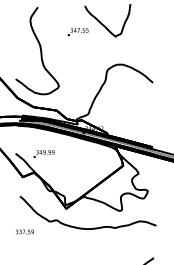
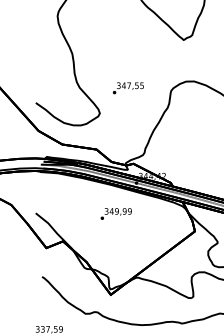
text: (77, 32) -> (127, 88), moved
text: (43, 154) -> (115, 214), moved

